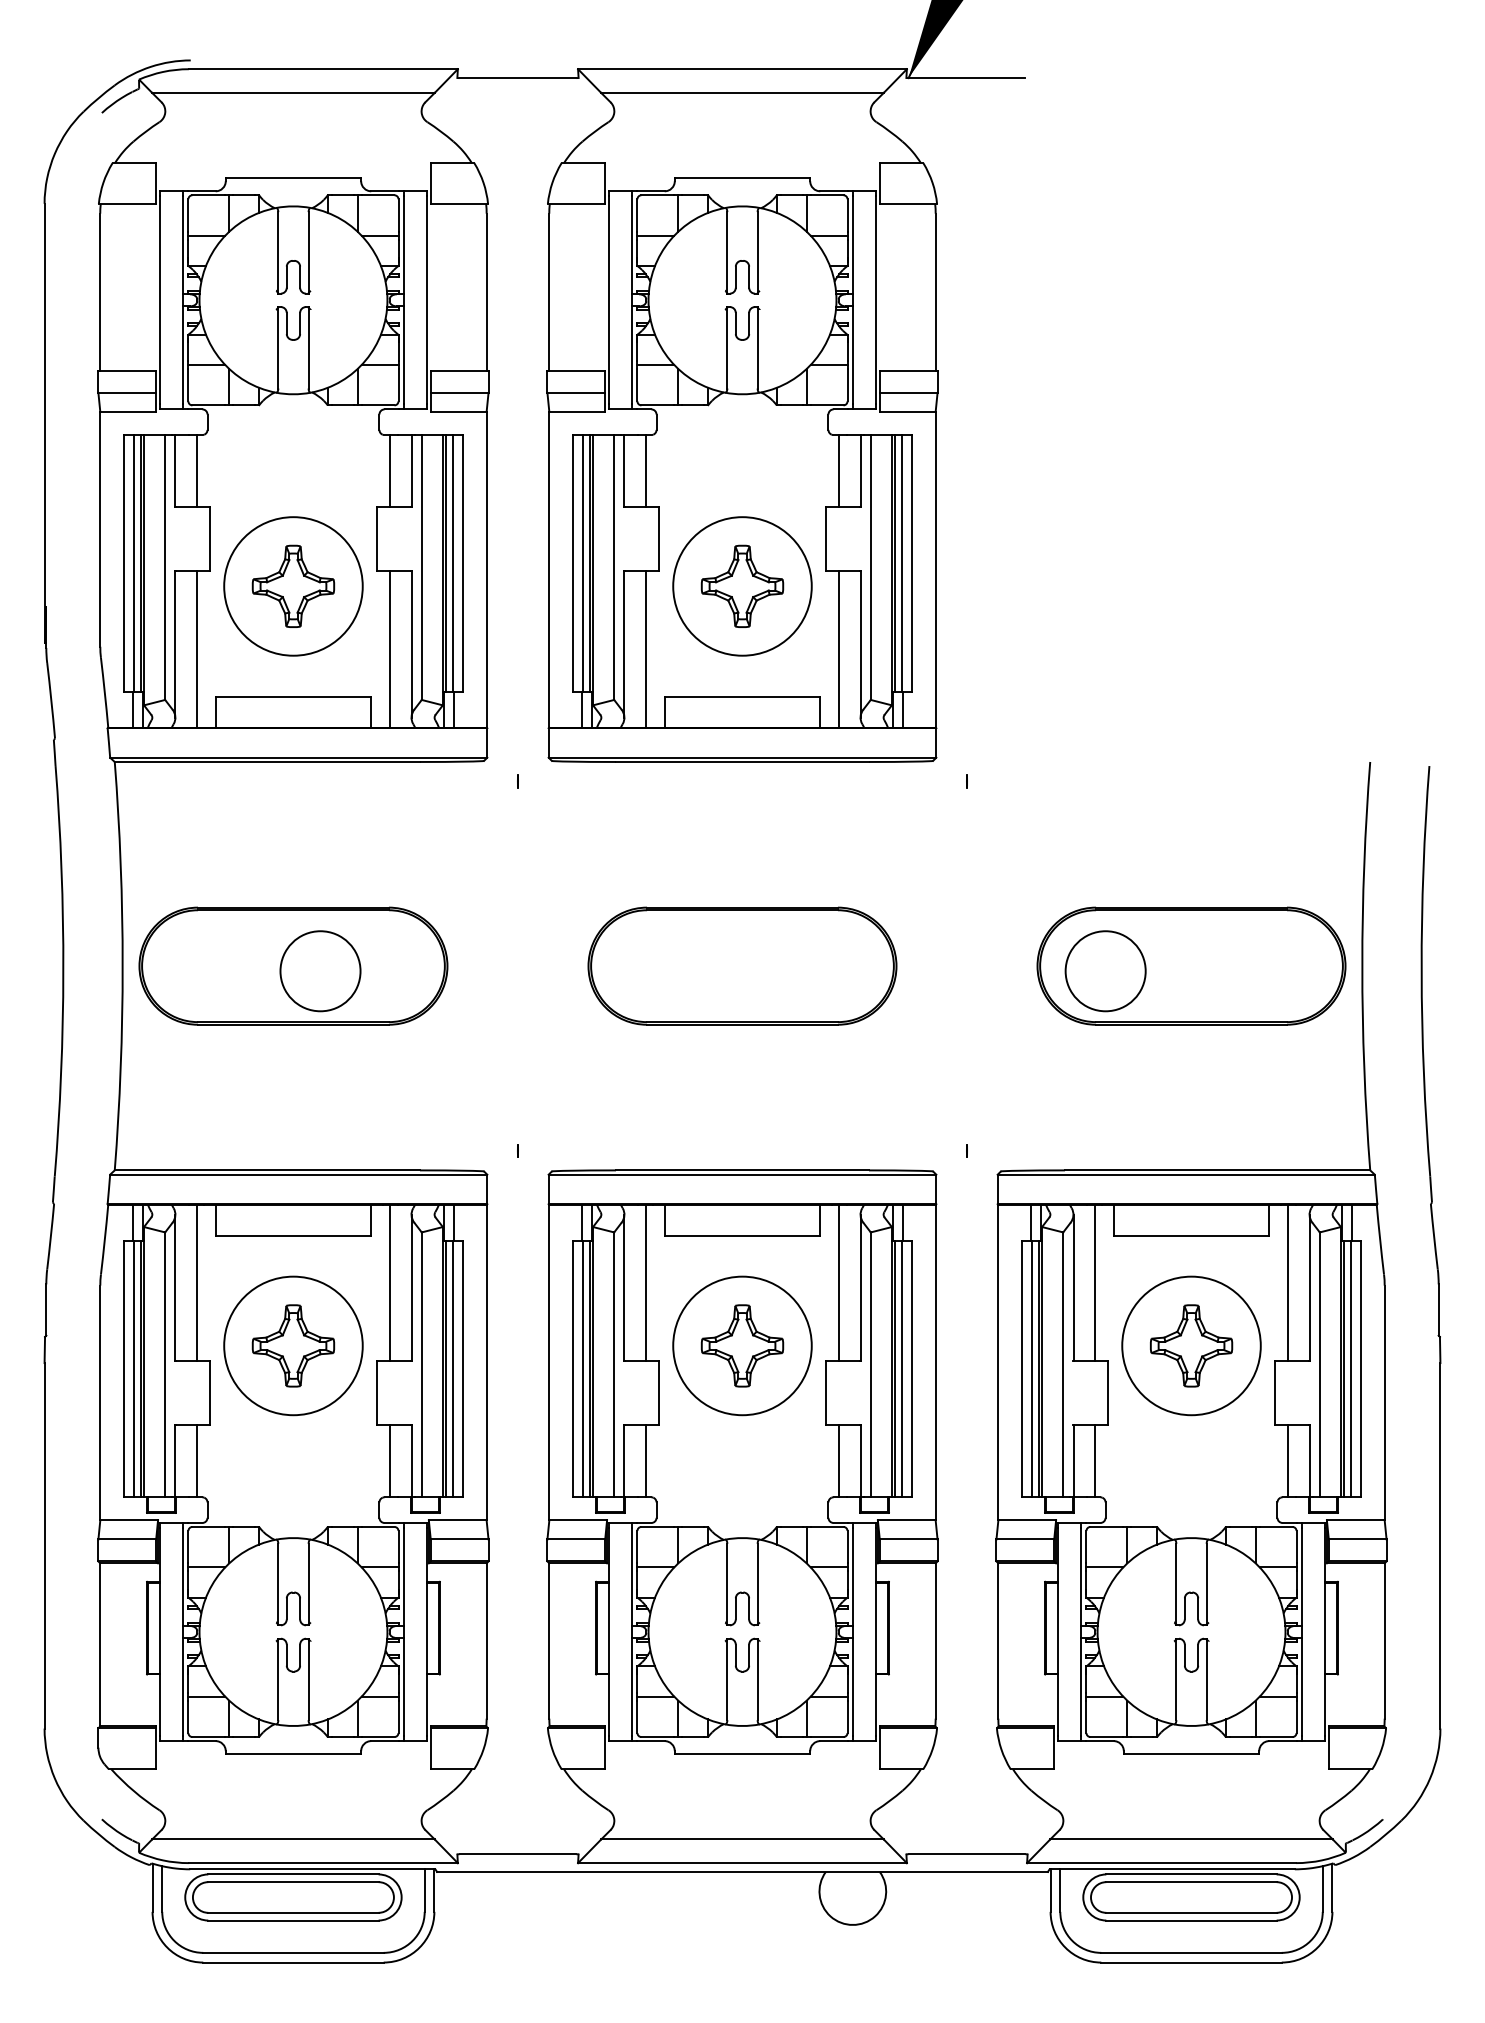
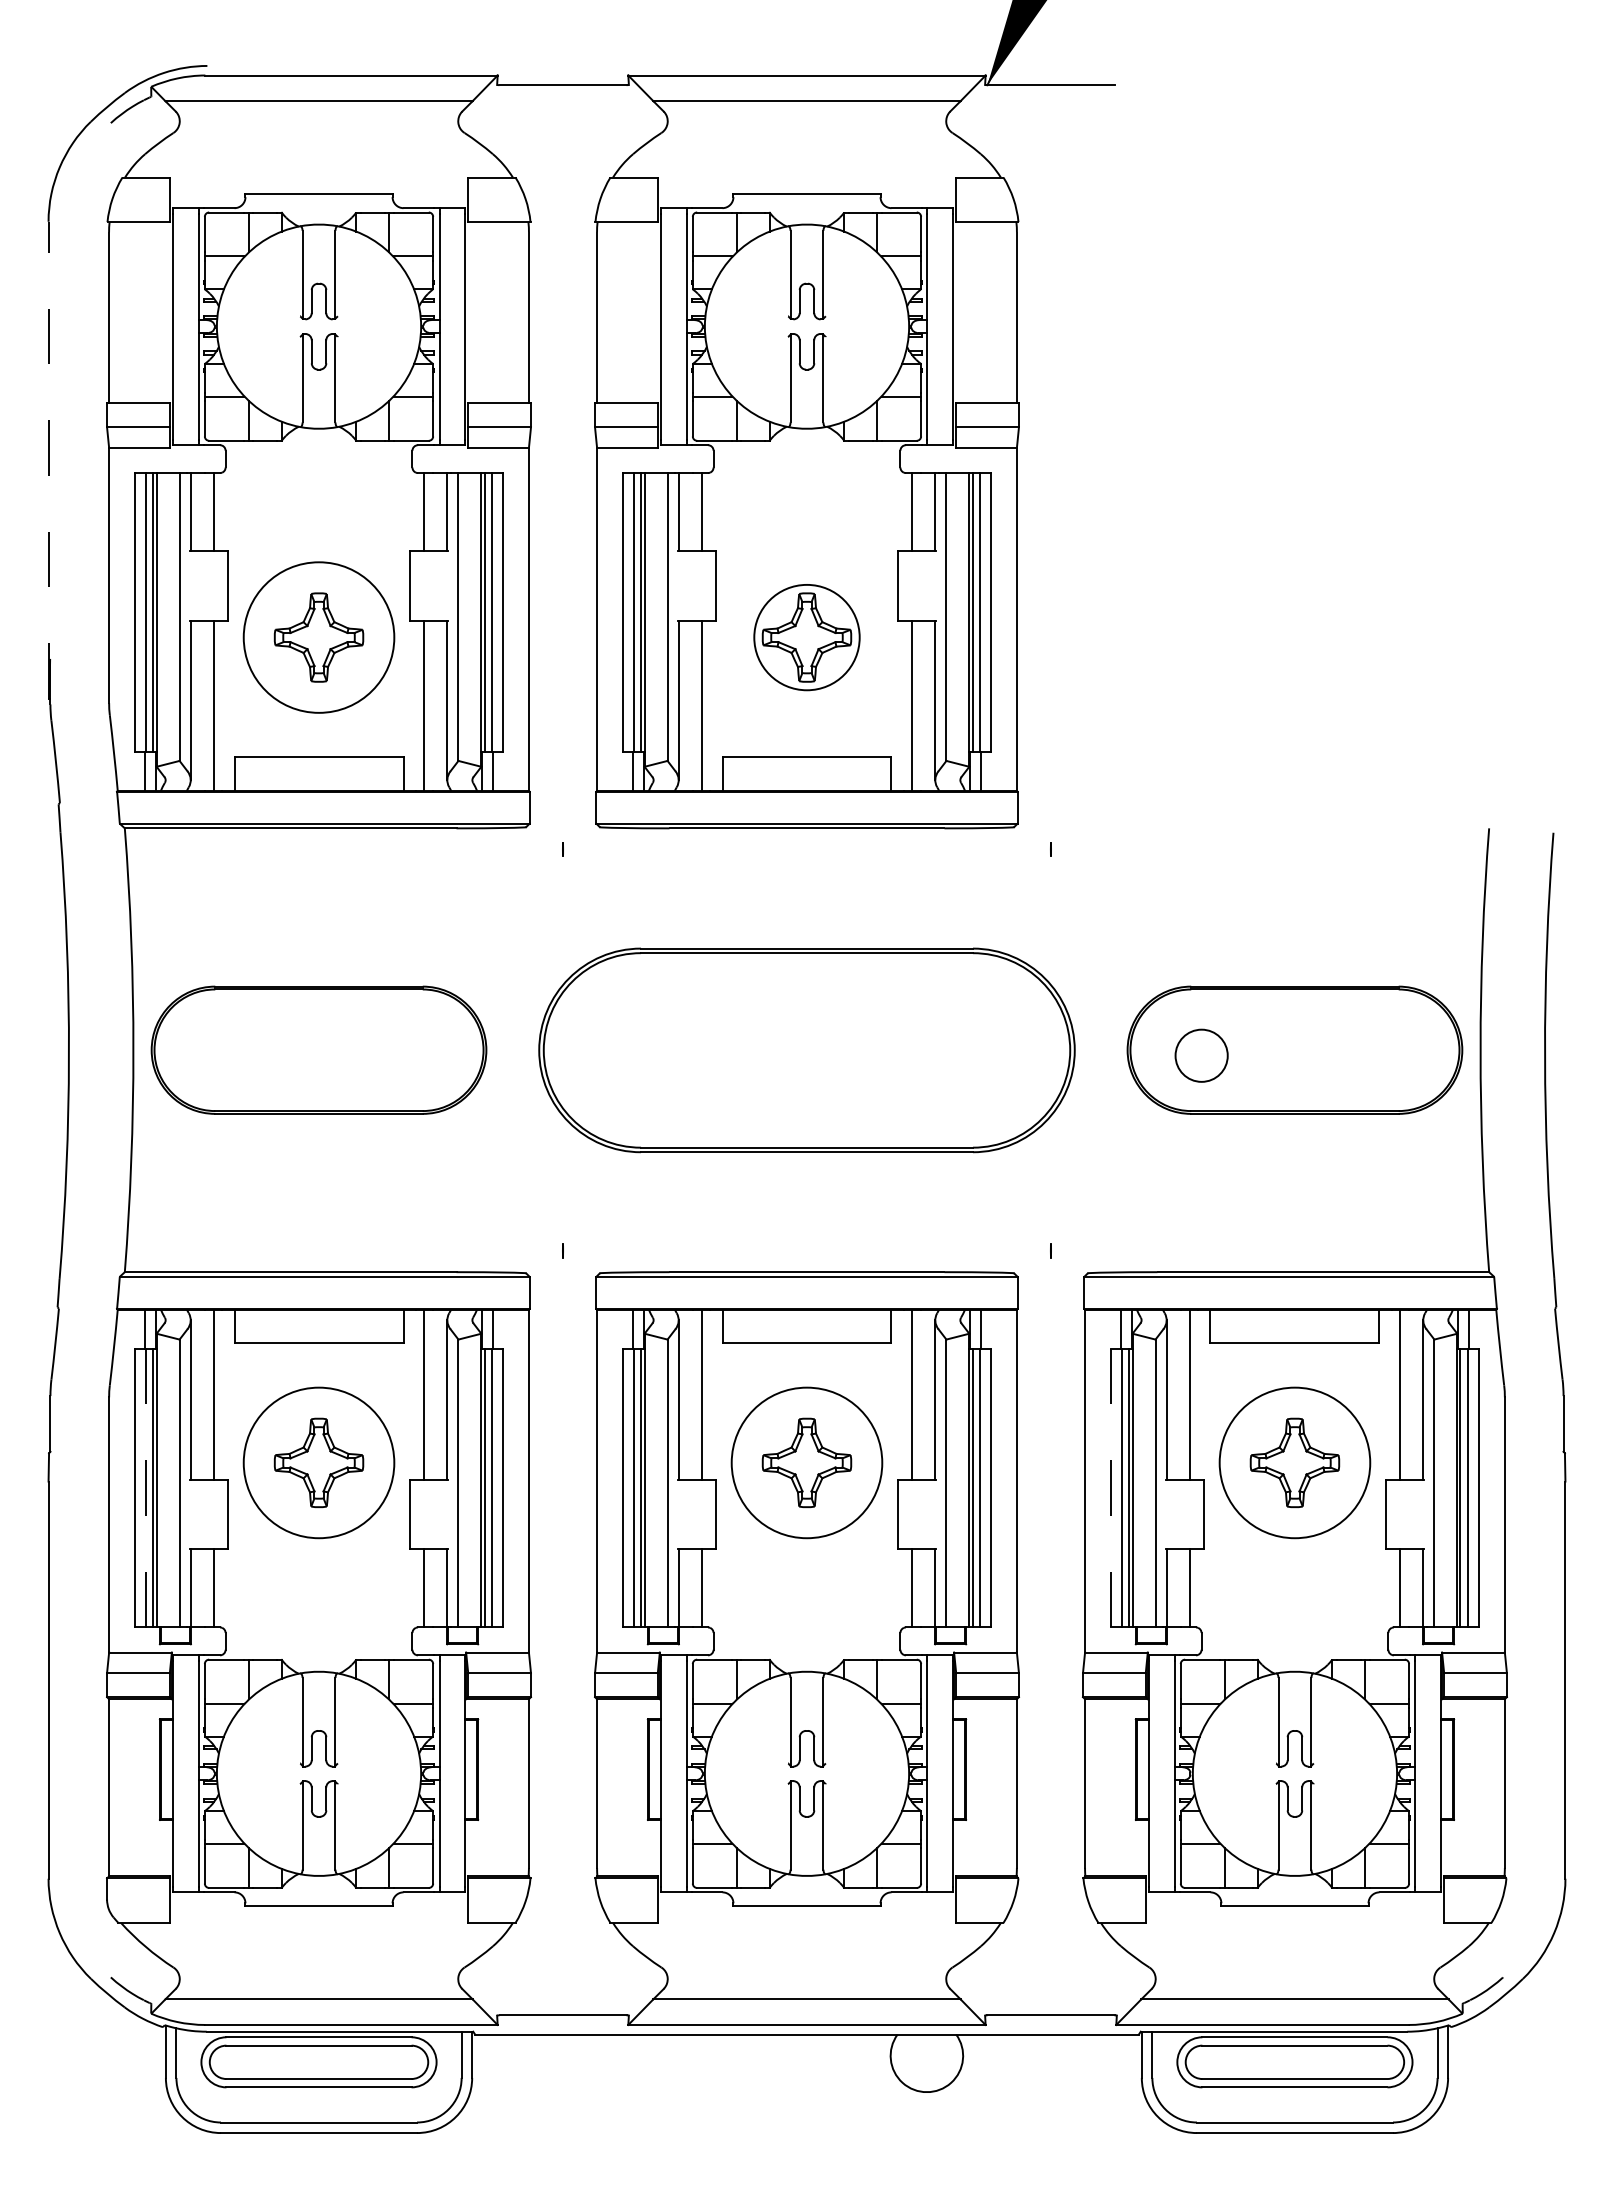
line: (44, 423) -> (48, 460), solid -> dashed
circle: (742, 586) -> (806, 637), size x0.7
part: (742, 965) -> (806, 1049), size x1.6
circle: (320, 971) -> (348, 1055), removed
circle: (1105, 971) -> (1201, 1055), size x0.6
line: (134, 1368) -> (146, 1487), solid -> dashed
line: (1021, 1368) -> (1110, 1487), solid -> dashed

